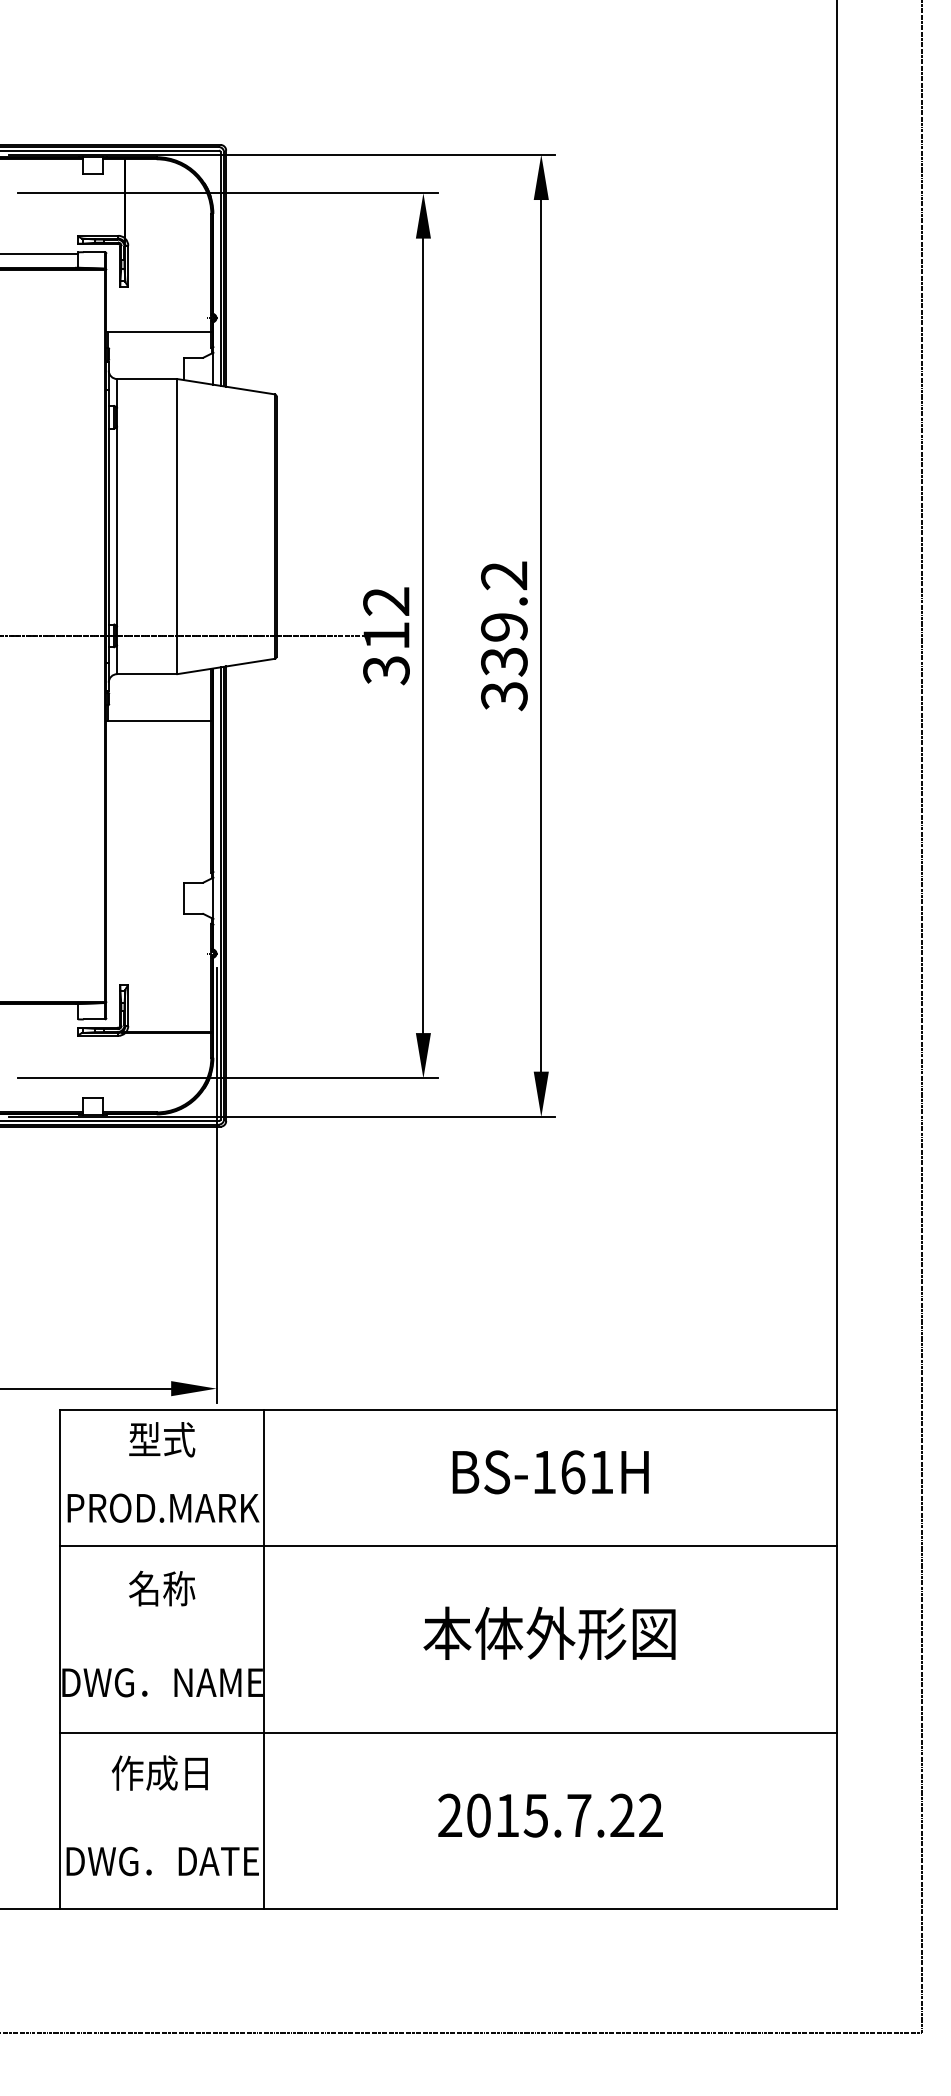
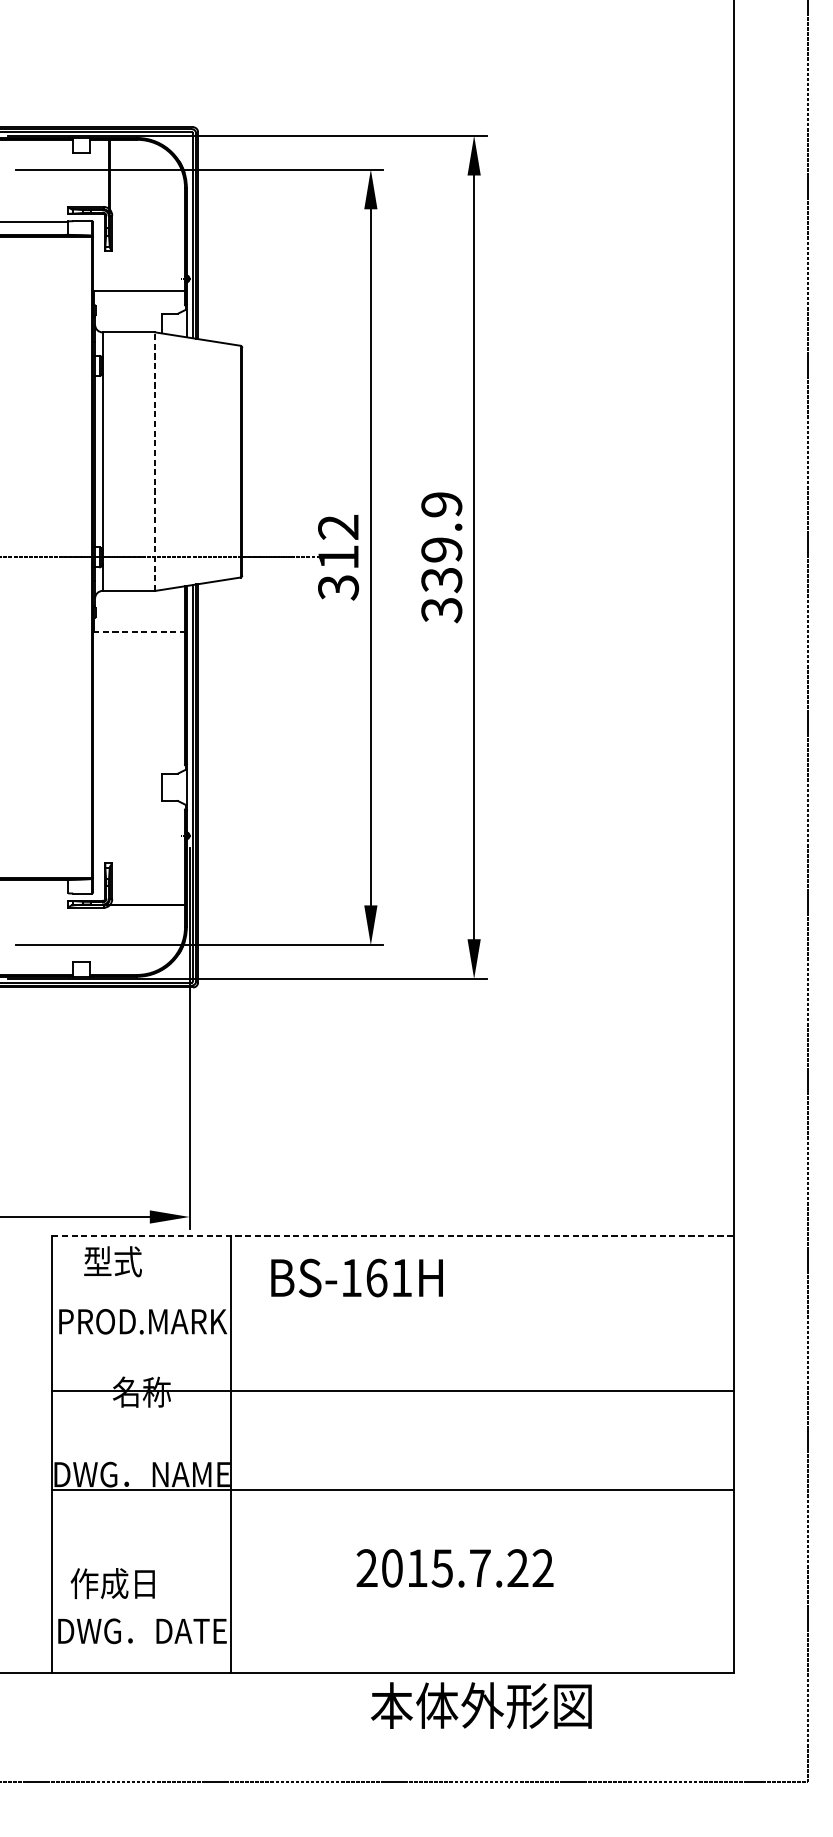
line: (177, 526) -> (155, 461), solid -> dashed
text: (504, 575) -> (441, 504), 339.2 -> 339.9
line: (160, 720) -> (140, 631), solid -> dashed
line: (448, 1409) -> (392, 1235), solid -> dashed
text: (162, 1439) -> (113, 1261), moved
text: (550, 1472) -> (356, 1278), moved
line: (448, 1545) -> (392, 1390), moved
text: (549, 1632) -> (481, 1704), moved
line: (448, 1733) -> (392, 1490), moved
text: (159, 1772) -> (112, 1583), moved
text: (550, 1815) -> (455, 1568), moved

